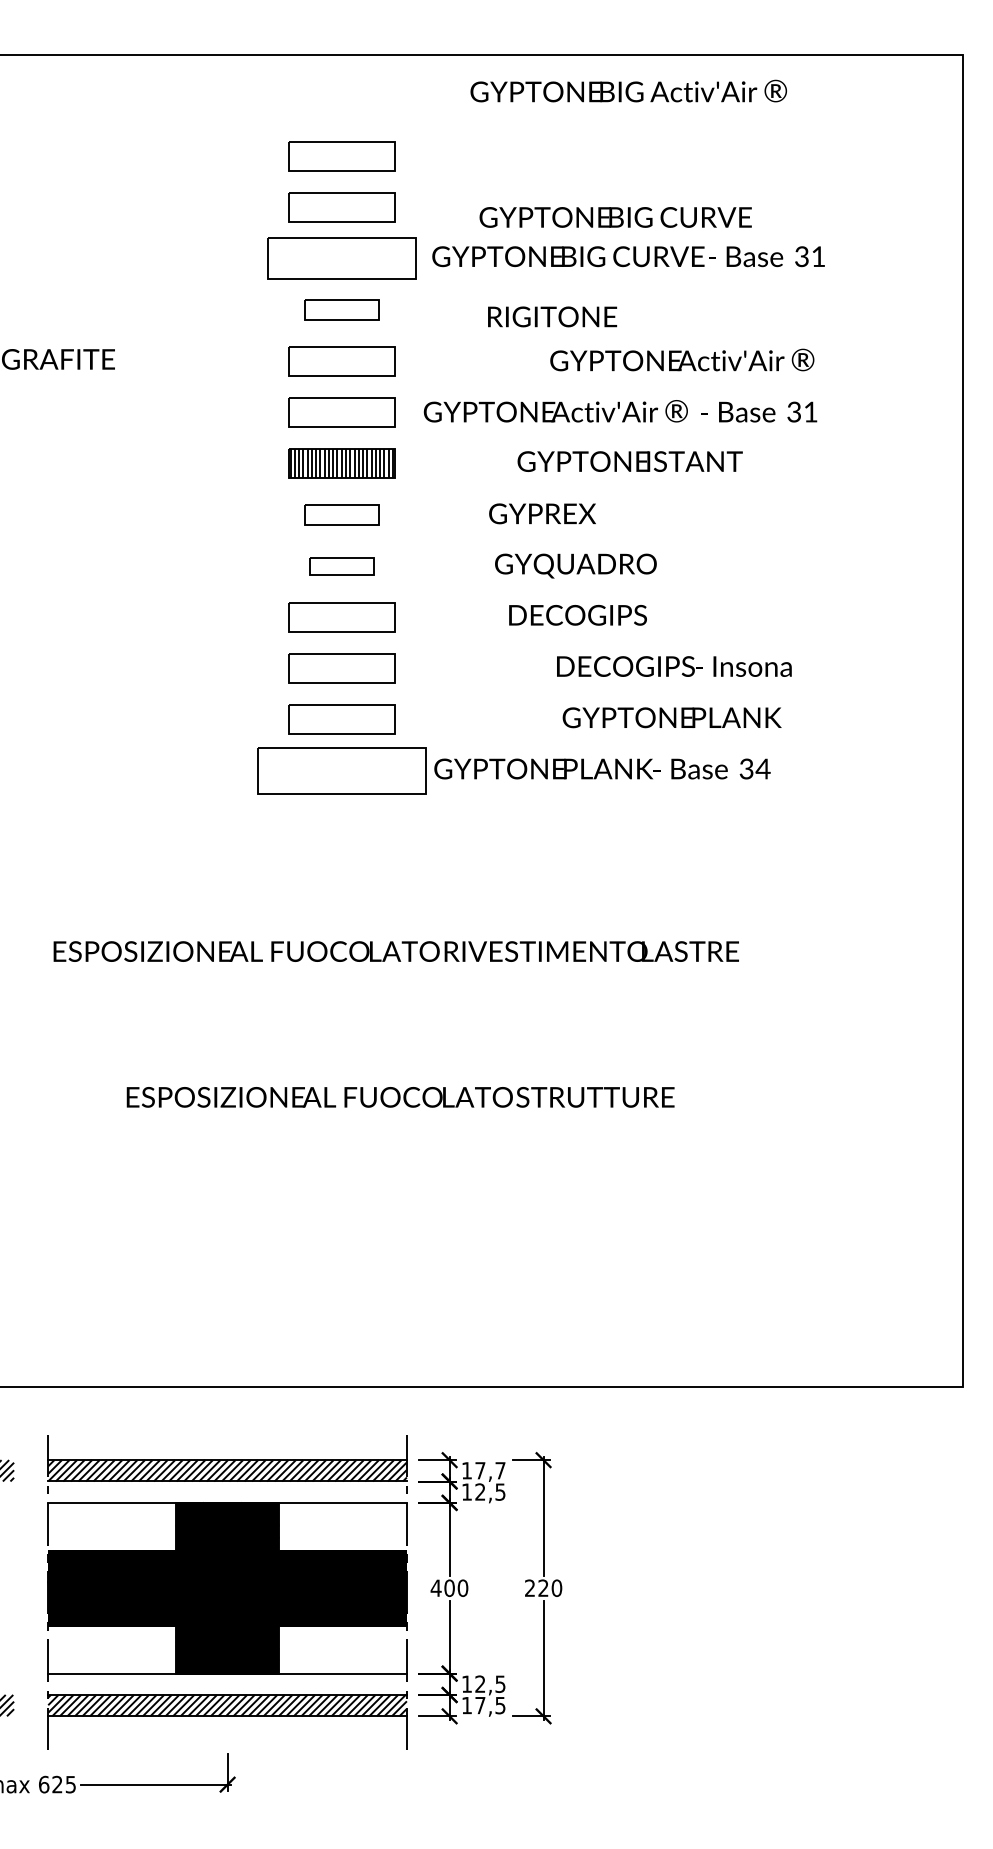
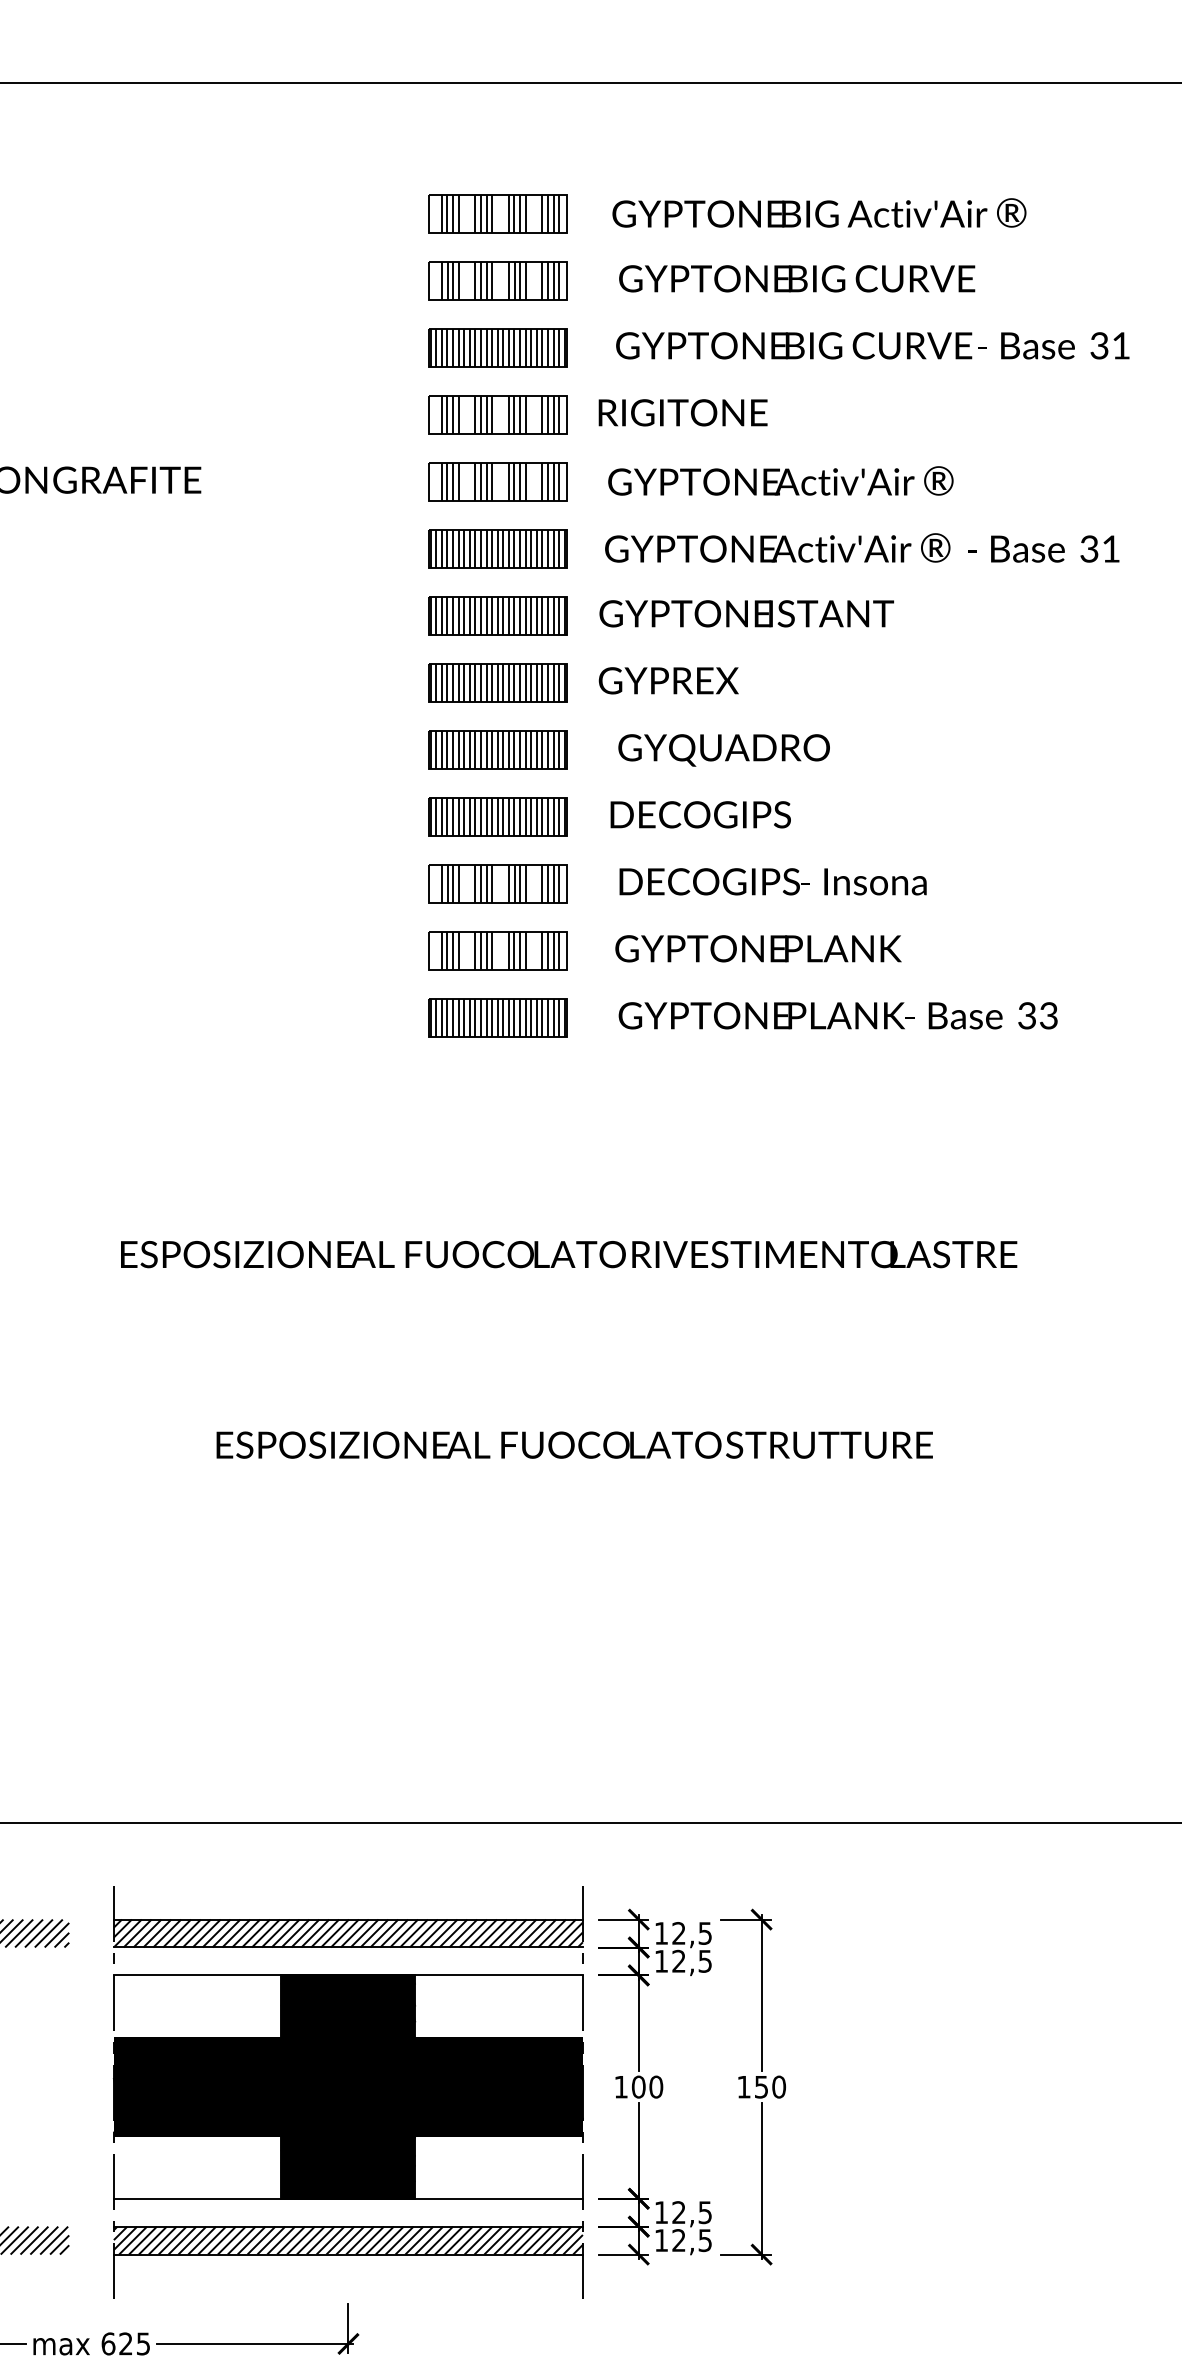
text: (628, 90) -> (819, 212), moved
hatch: (343, 155) -> (499, 213), added
hatch: (343, 206) -> (499, 280), added
text: (615, 217) -> (796, 278), moved
part: (341, 258) -> (497, 348), size x0.71
part: (341, 309) -> (497, 414), size x1.43
text: (552, 316) -> (683, 412), moved
text: (682, 359) -> (781, 480), moved
hatch: (343, 360) -> (499, 481), added
hatch: (341, 411) -> (497, 548), added
text: (629, 461) -> (745, 613), moved
text: (542, 513) -> (668, 680), moved
part: (341, 514) -> (497, 682), size x1.43
text: (575, 565) -> (723, 749), moved
part: (341, 566) -> (497, 750), size x1.67
text: (577, 615) -> (700, 815), moved
hatch: (341, 616) -> (497, 816), added
text: (674, 666) -> (773, 881), moved
hatch: (343, 667) -> (499, 883), added
text: (671, 717) -> (757, 948), moved
hatch: (343, 719) -> (499, 951), added
text: (762, 768) -> (1047, 1015), 34 -> 33
part: (341, 770) -> (497, 1017), size x0.62
text: (490, 1470) -> (692, 1933), 17,7 -> 12,5
text: (435, 1587) -> (620, 2086), 400 -> 100
text: (536, 1588) -> (752, 2087), 220 -> 150
text: (480, 1705) -> (679, 2240), 17,5 -> 12,5

